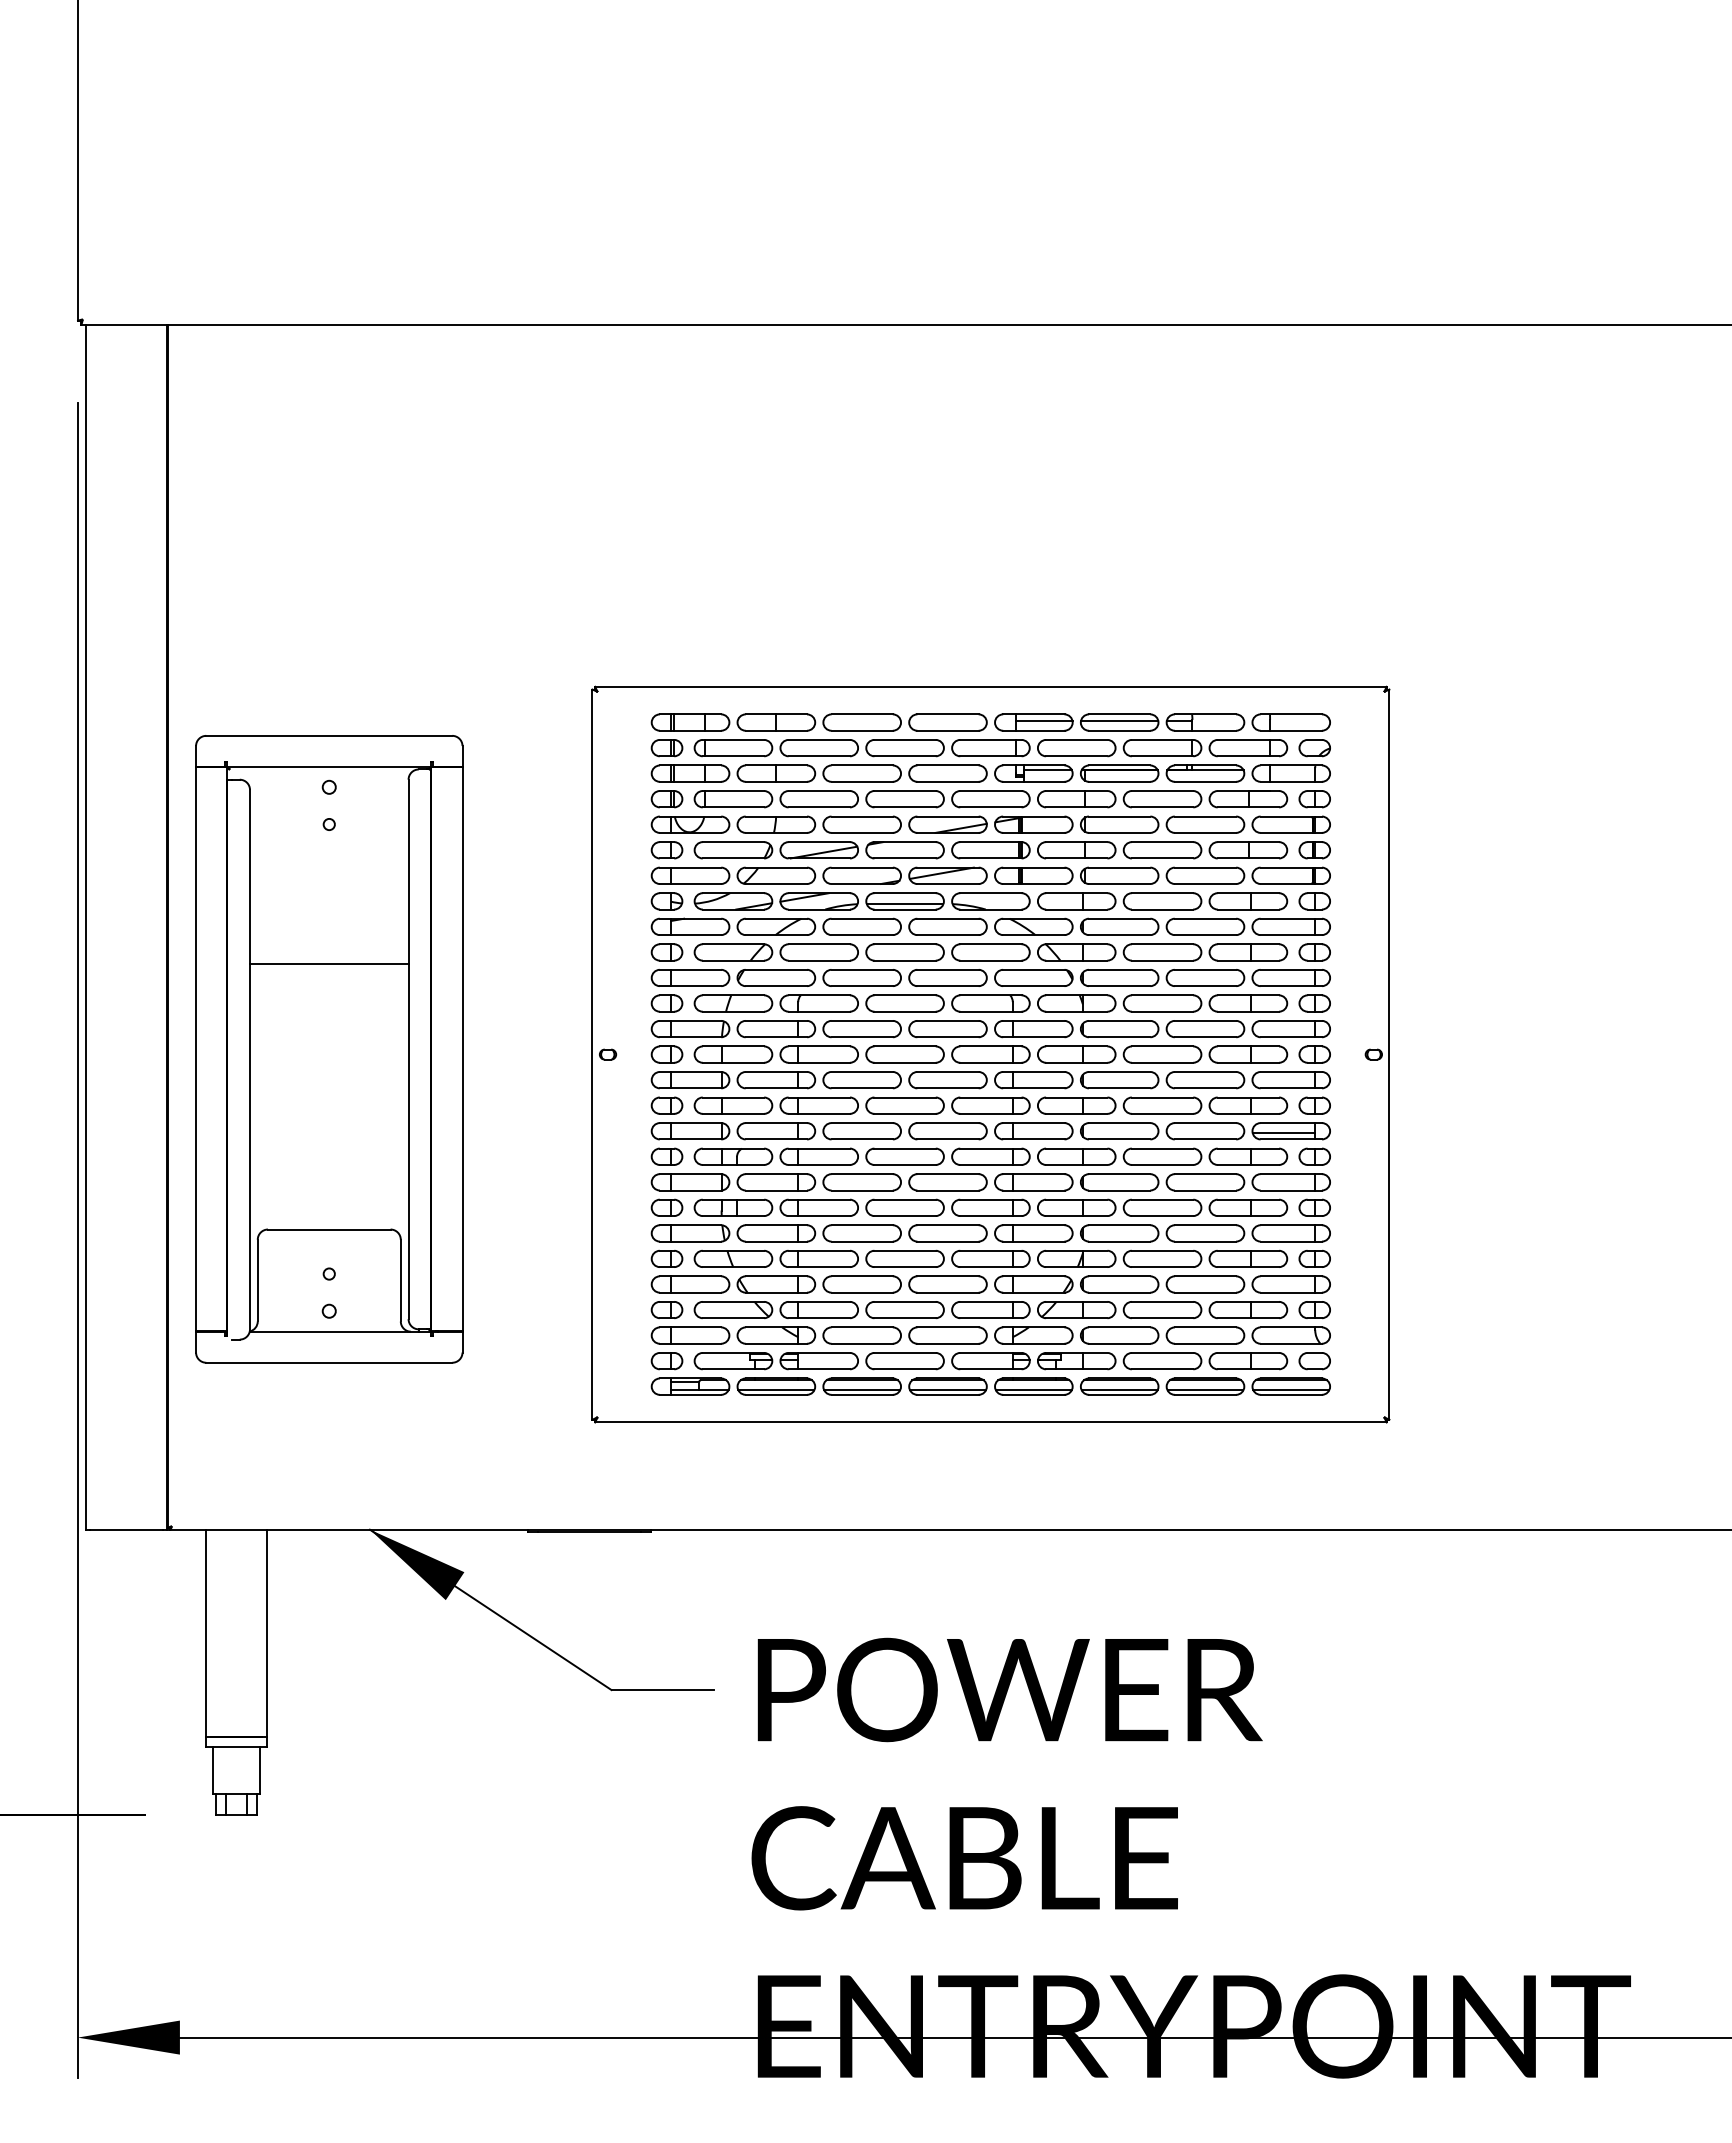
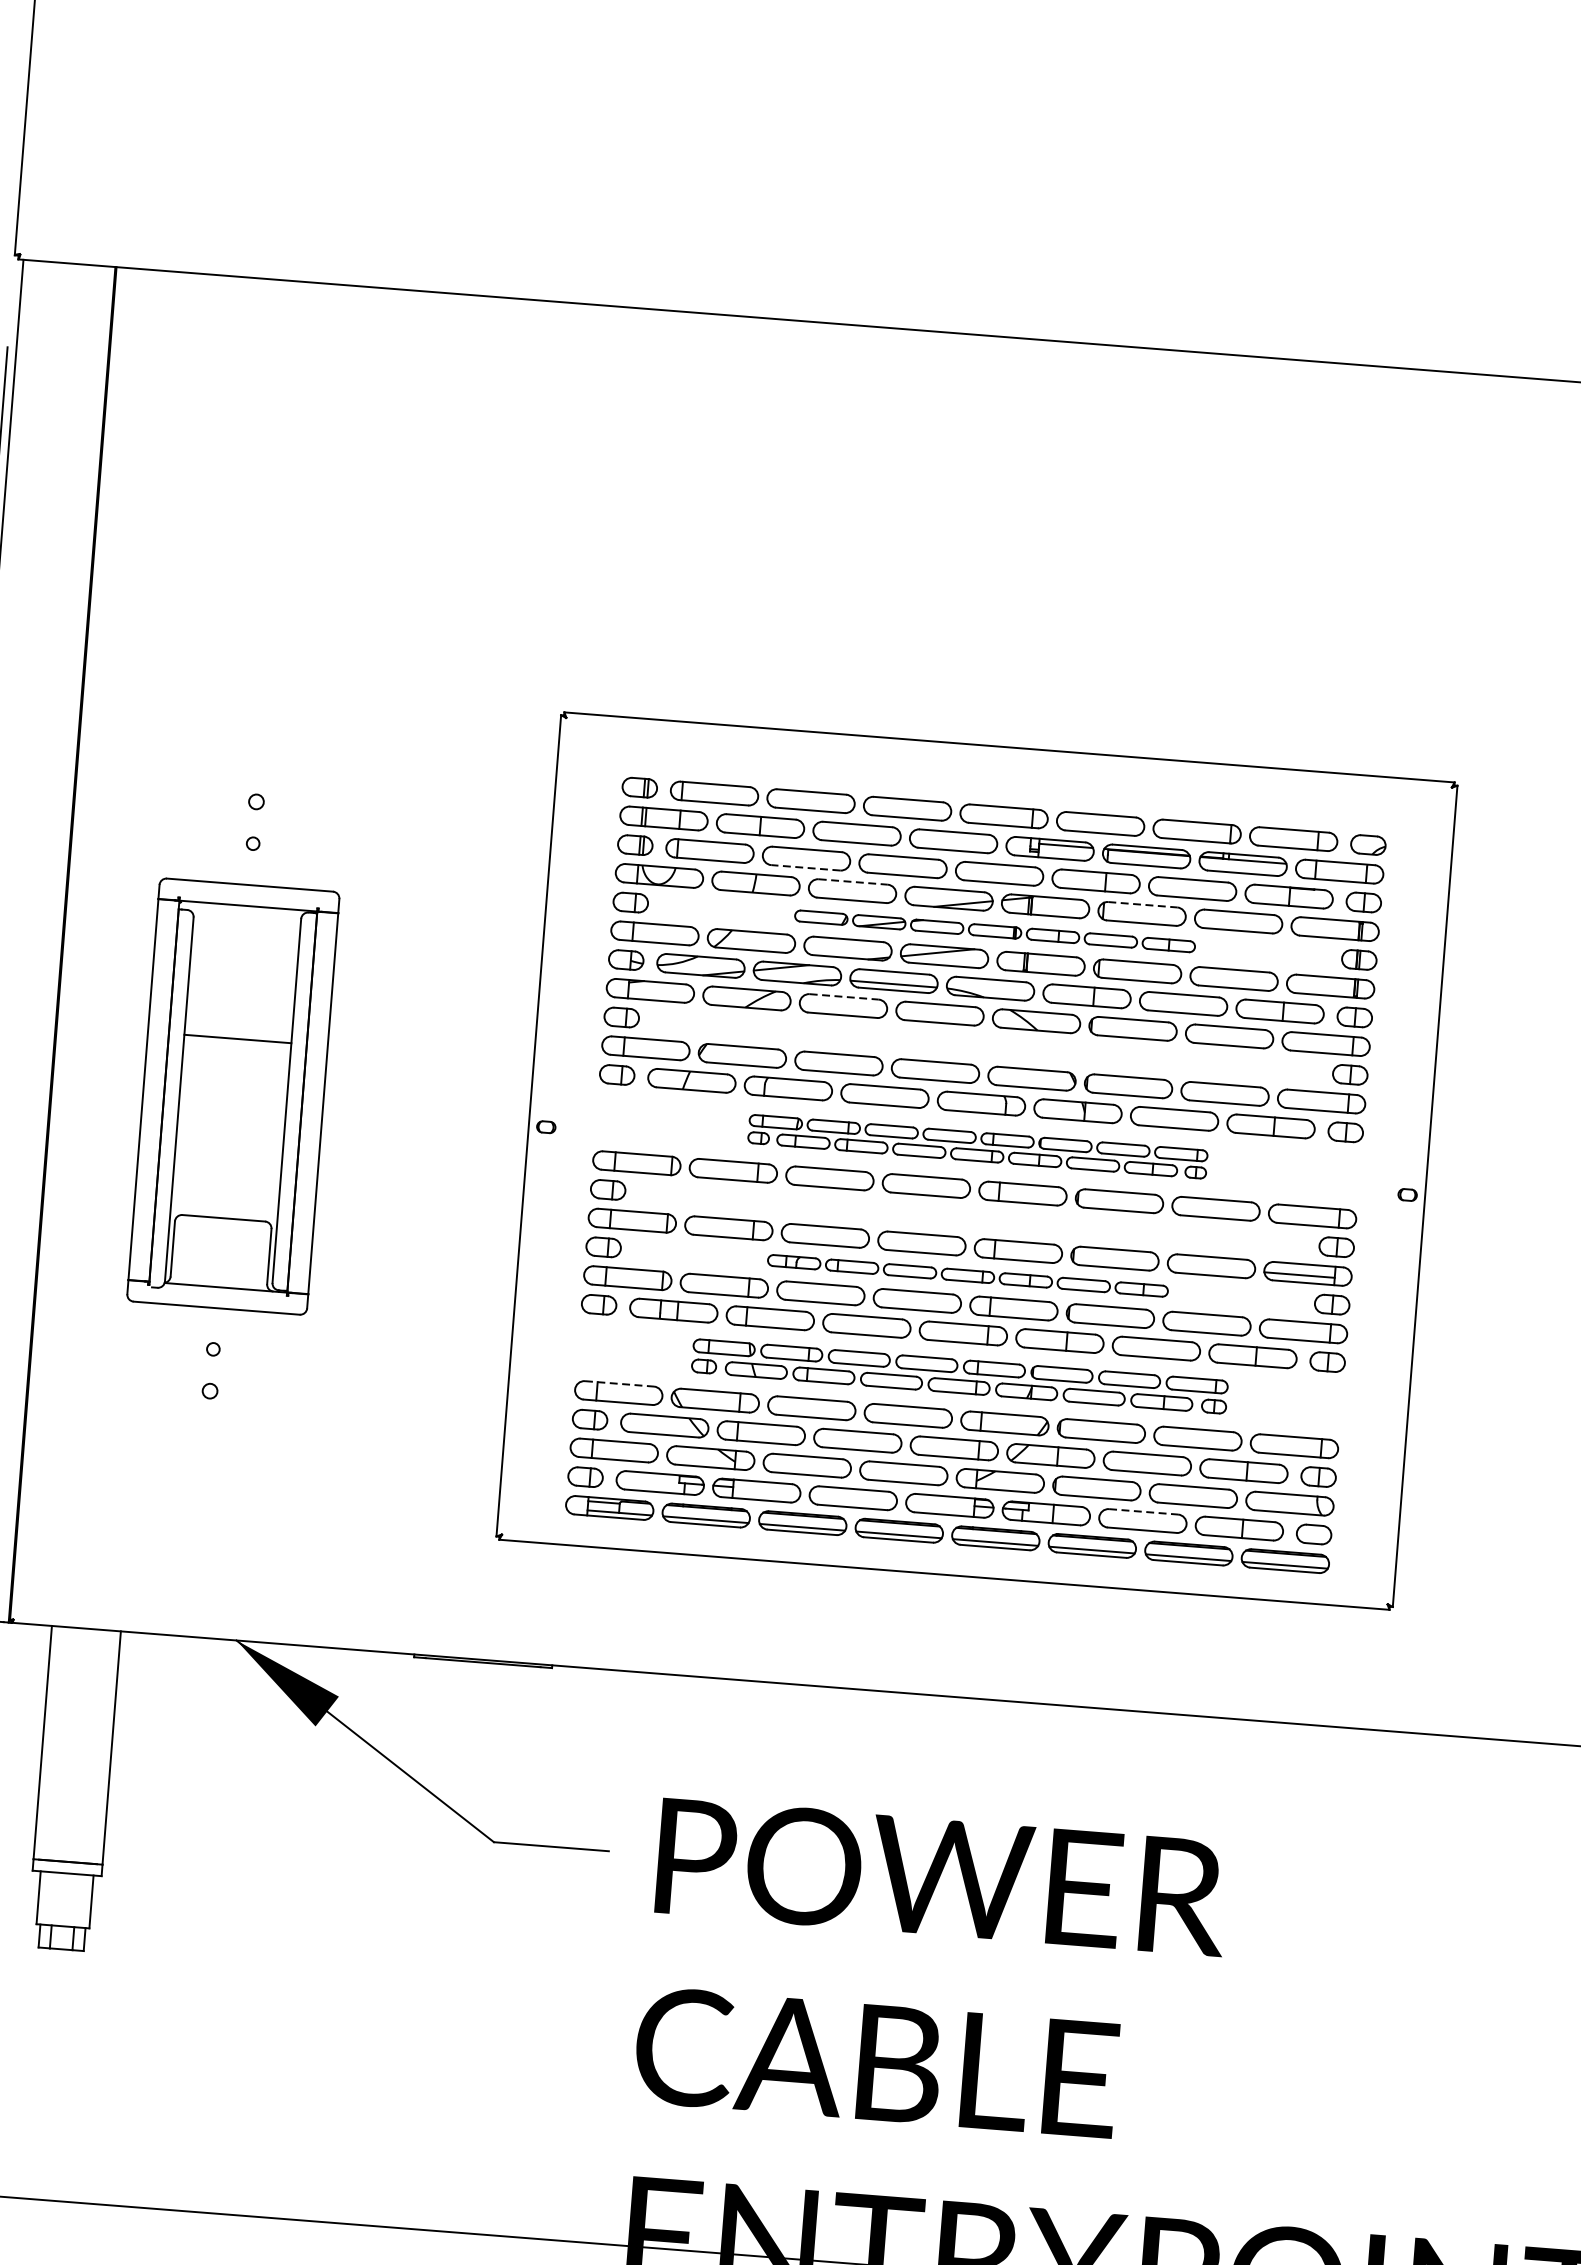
part: (990, 722) -> (1005, 787), removed
line: (819, 807) -> (806, 867), solid -> dashed
line: (862, 816) -> (853, 881), solid -> dashed
line: (1119, 816) -> (1142, 904), solid -> dashed
part: (990, 850) -> (994, 931), size x0.6
line: (862, 918) -> (844, 996), solid -> dashed
part: (990, 952) -> (985, 1046), removed
part: (990, 1041) -> (977, 1146), size x0.6
part: (329, 1049) -> (233, 1096), size x0.6
part: (990, 1105) -> (971, 1218), removed
part: (990, 1156) -> (967, 1275), size x0.6
part: (990, 1245) -> (959, 1375), size x0.7
line: (690, 1276) -> (619, 1384), solid -> dashed
line: (1162, 1352) -> (1143, 1511), solid -> dashed

